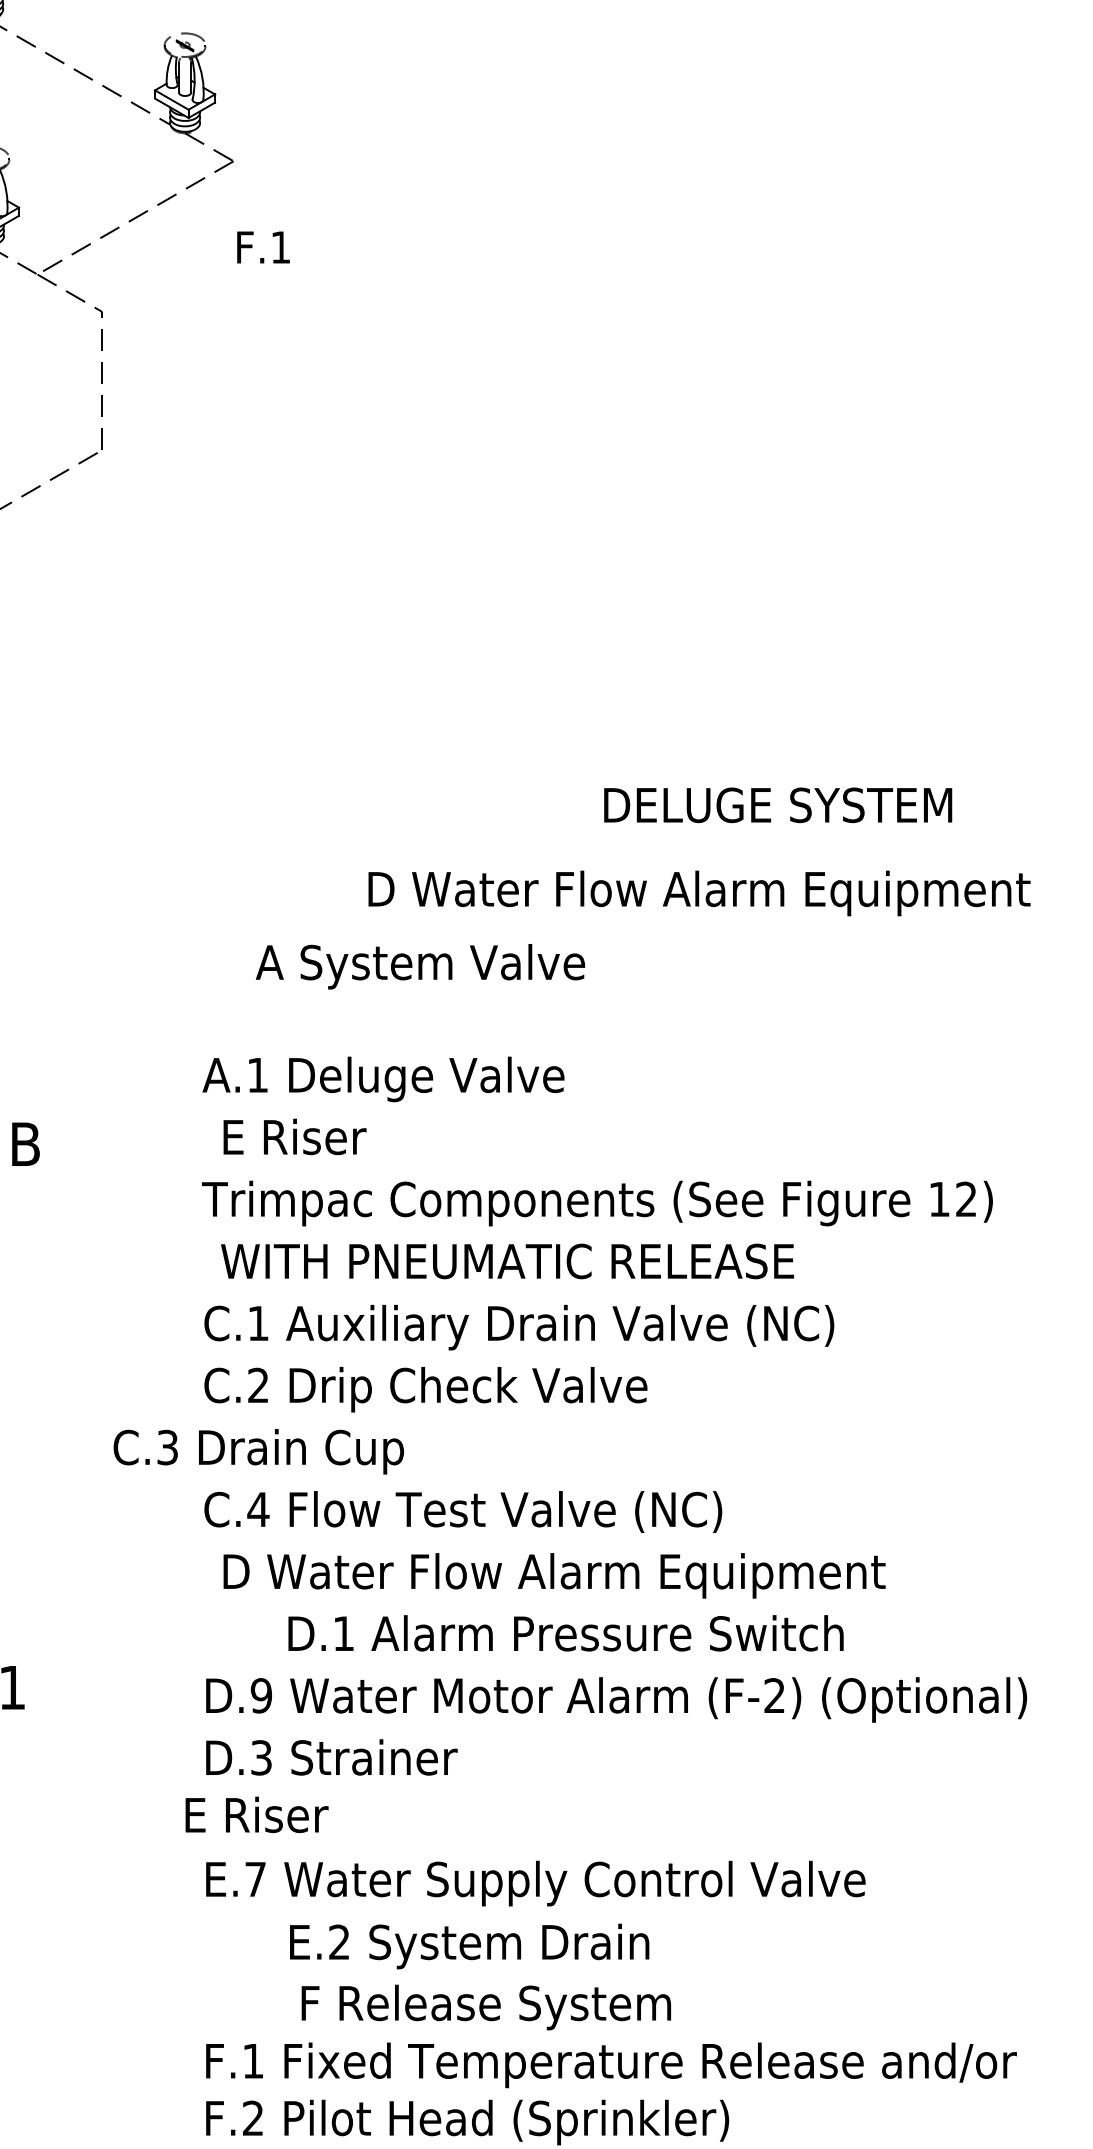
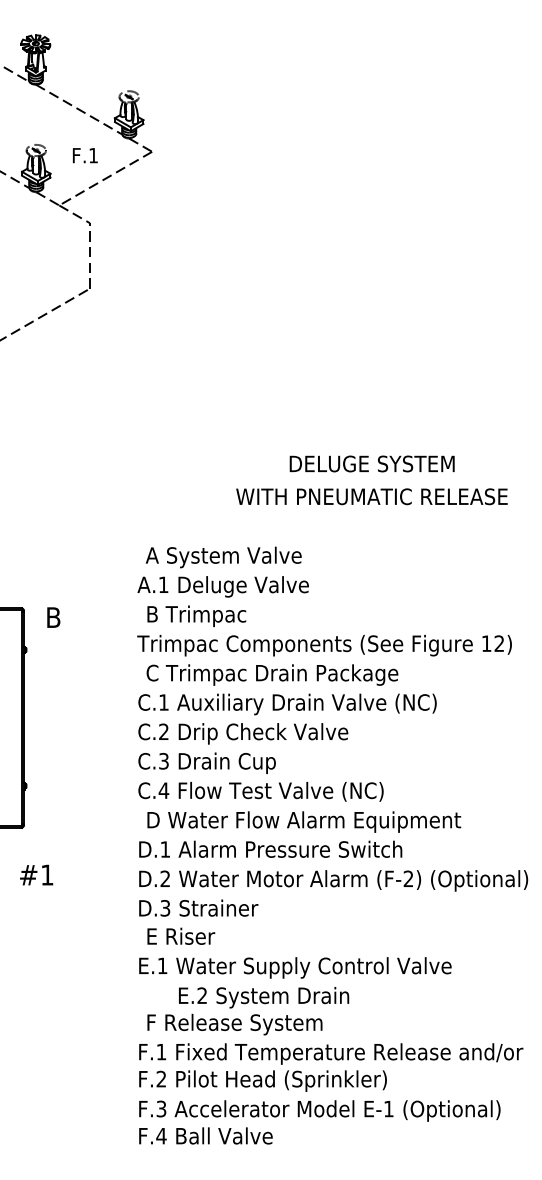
text: (263, 247) -> (85, 155), moved
text: (776, 804) -> (371, 463), moved
text: (698, 892) -> (372, 498), D Water Flow Alarm Equipment -> WITH PNEUMATIC RELEASE
text: (419, 966) -> (223, 557), moved
text: (333, 1141) -> (199, 616), E Riser -> B Trimpac
text: (506, 1264) -> (281, 674), WITH PNEUMATIC RELEASE -> C Trimpac Drain Package
text: (257, 1450) -> (206, 762), moved
text: (565, 1631) -> (270, 848), moved
text: (261, 1694) -> (165, 878), D.9 -> D.2
text: (257, 1813) -> (181, 935), moved
text: (255, 1878) -> (162, 965), E.7 -> E.1
text: (485, 2007) -> (234, 1024), moved

